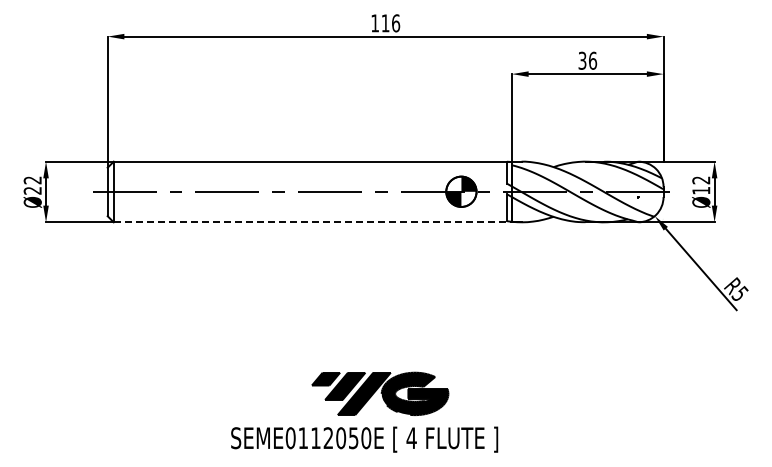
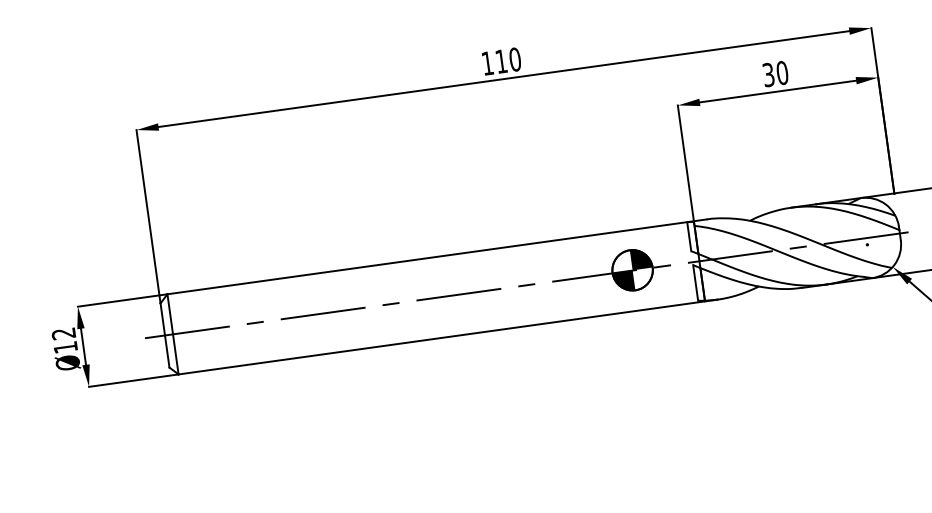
text: (396, 23) -> (515, 59), 116 -> 110
text: (593, 60) -> (783, 72), 36 -> 30
text: (32, 190) -> (65, 347), Ø22 -> Ø12
line: (313, 222) -> (442, 338), dashed -> solid

